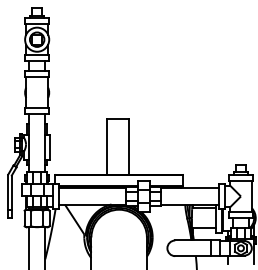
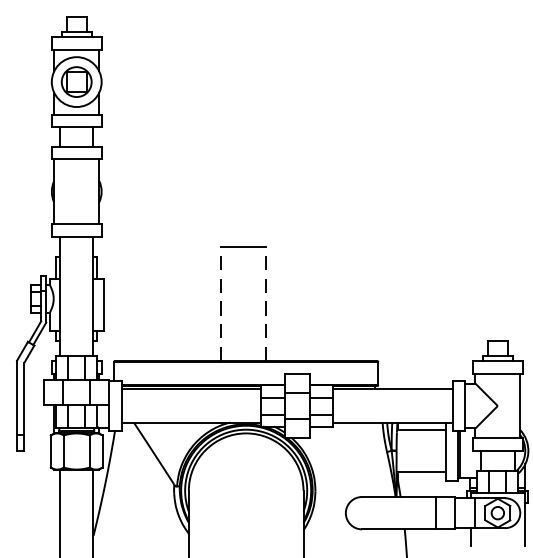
line: (107, 147) -> (222, 304), solid -> dashed
line: (128, 147) -> (265, 304), solid -> dashed

